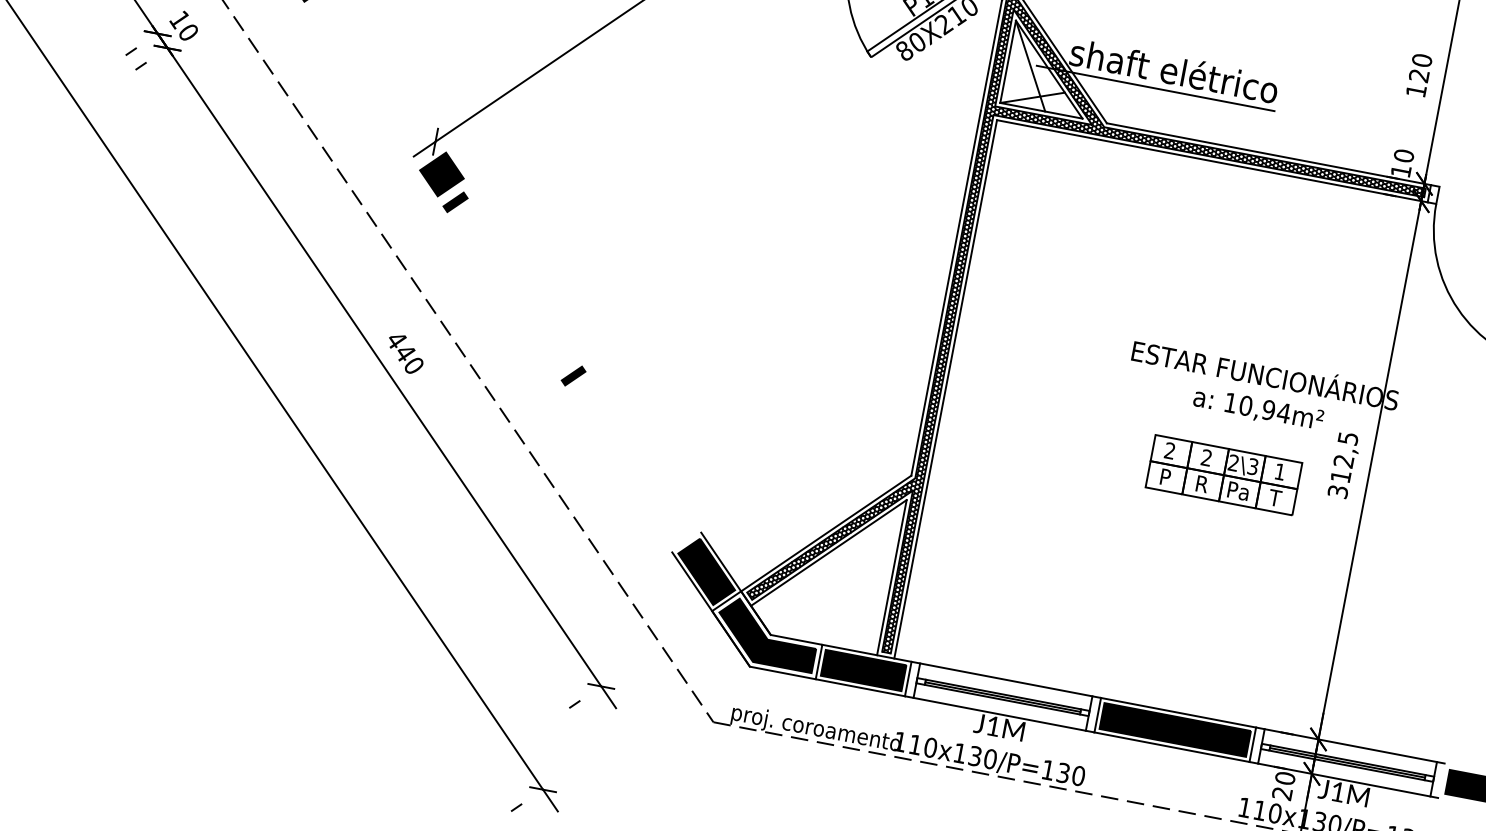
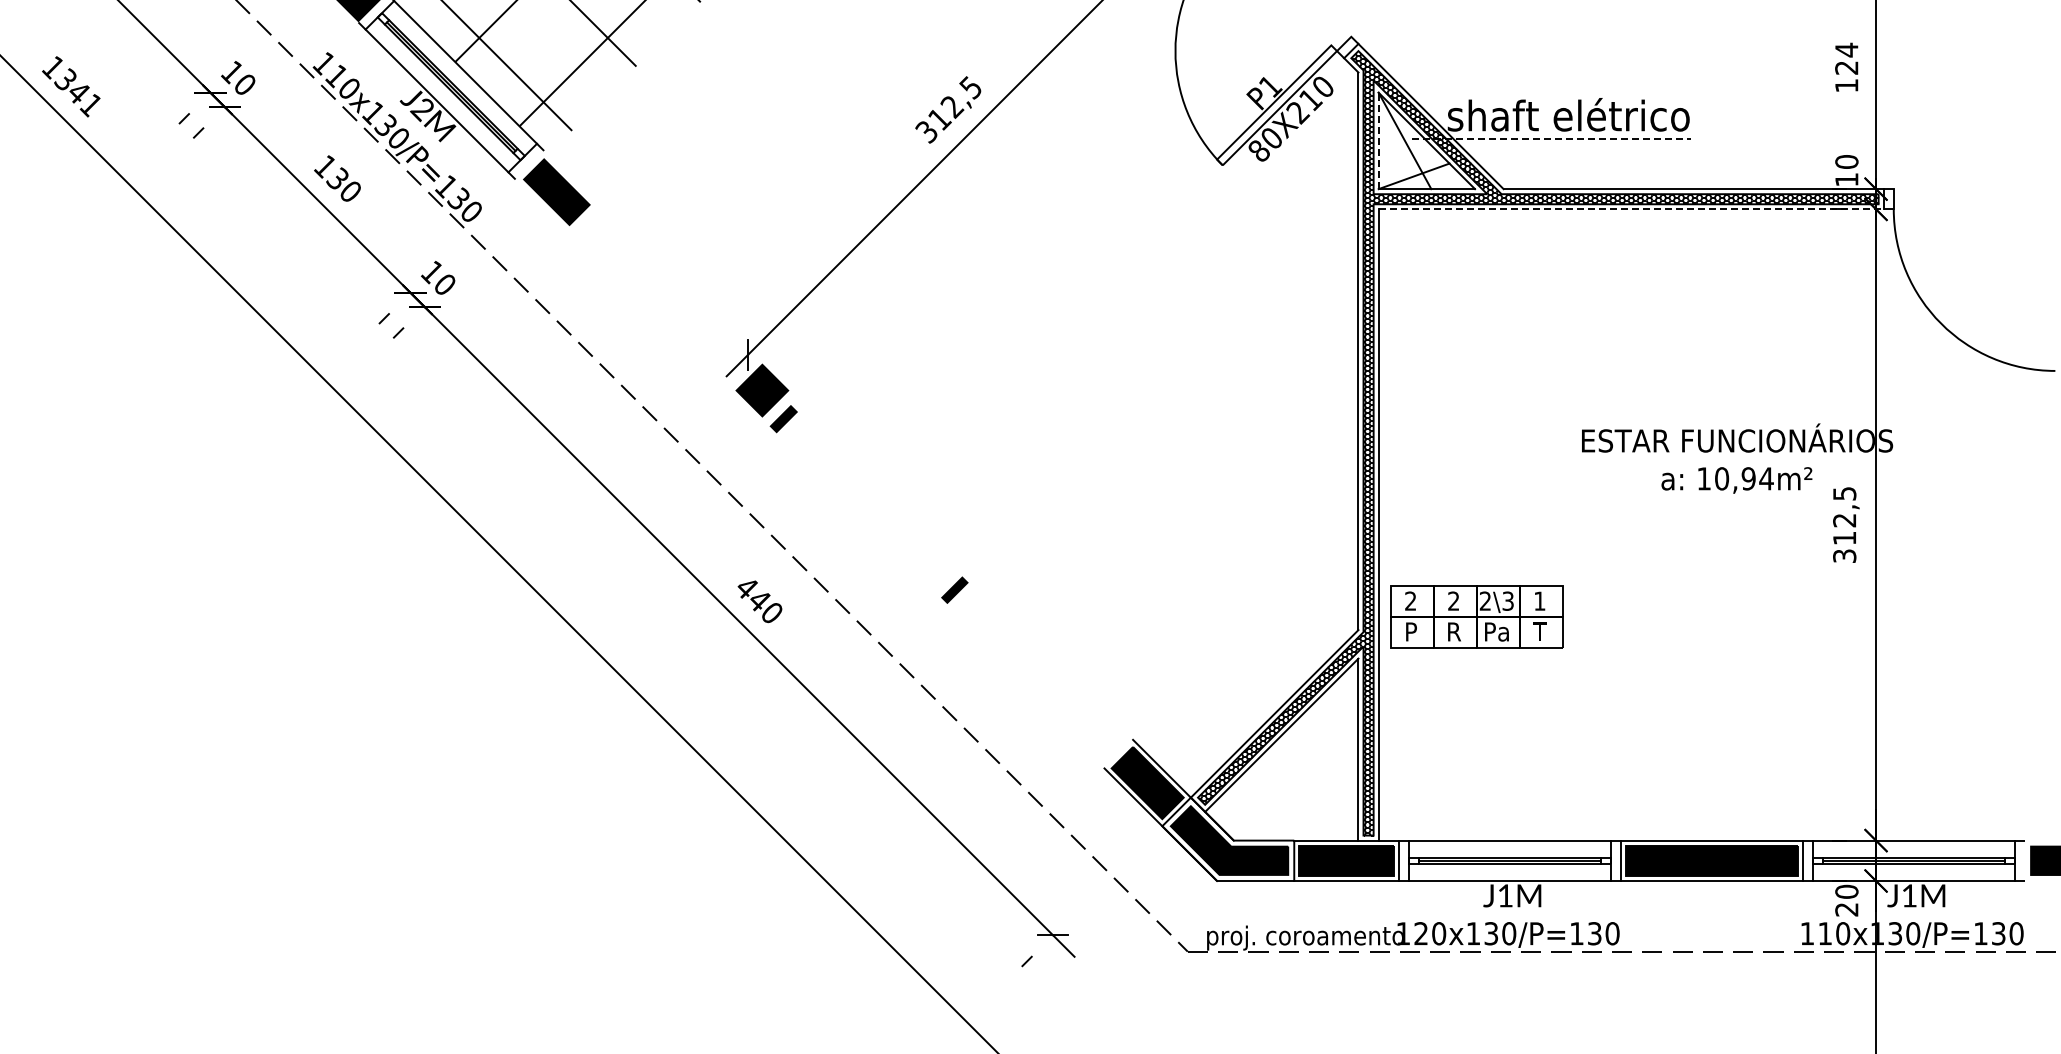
text: (1421, 59) -> (1846, 49), 120 -> 124
line: (1008, 61) -> (1378, 140), solid -> dashed
line: (1155, 88) -> (1551, 139), solid -> dashed
line: (1212, 161) -> (1631, 209), solid -> dashed
part: (1223, 474) -> (1476, 616), moved
text: (914, 744) -> (1420, 933), 110x130/P=130 -> 120x130/P=130

